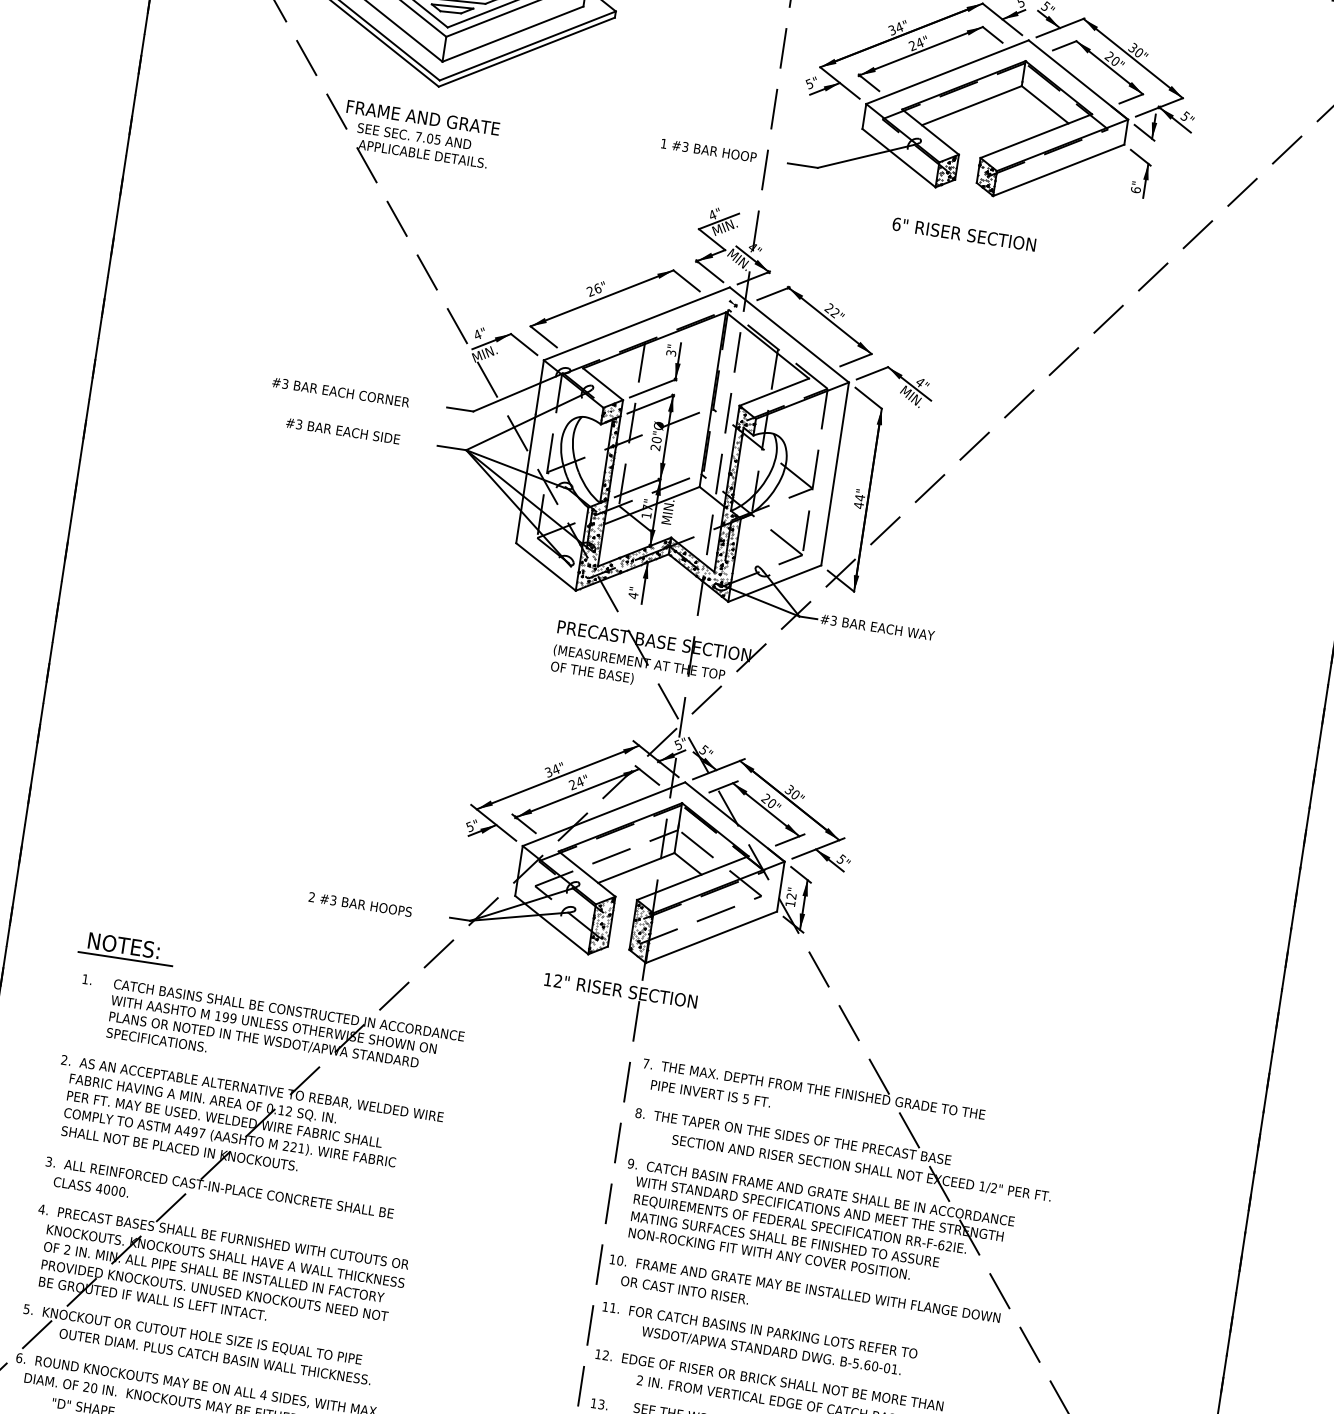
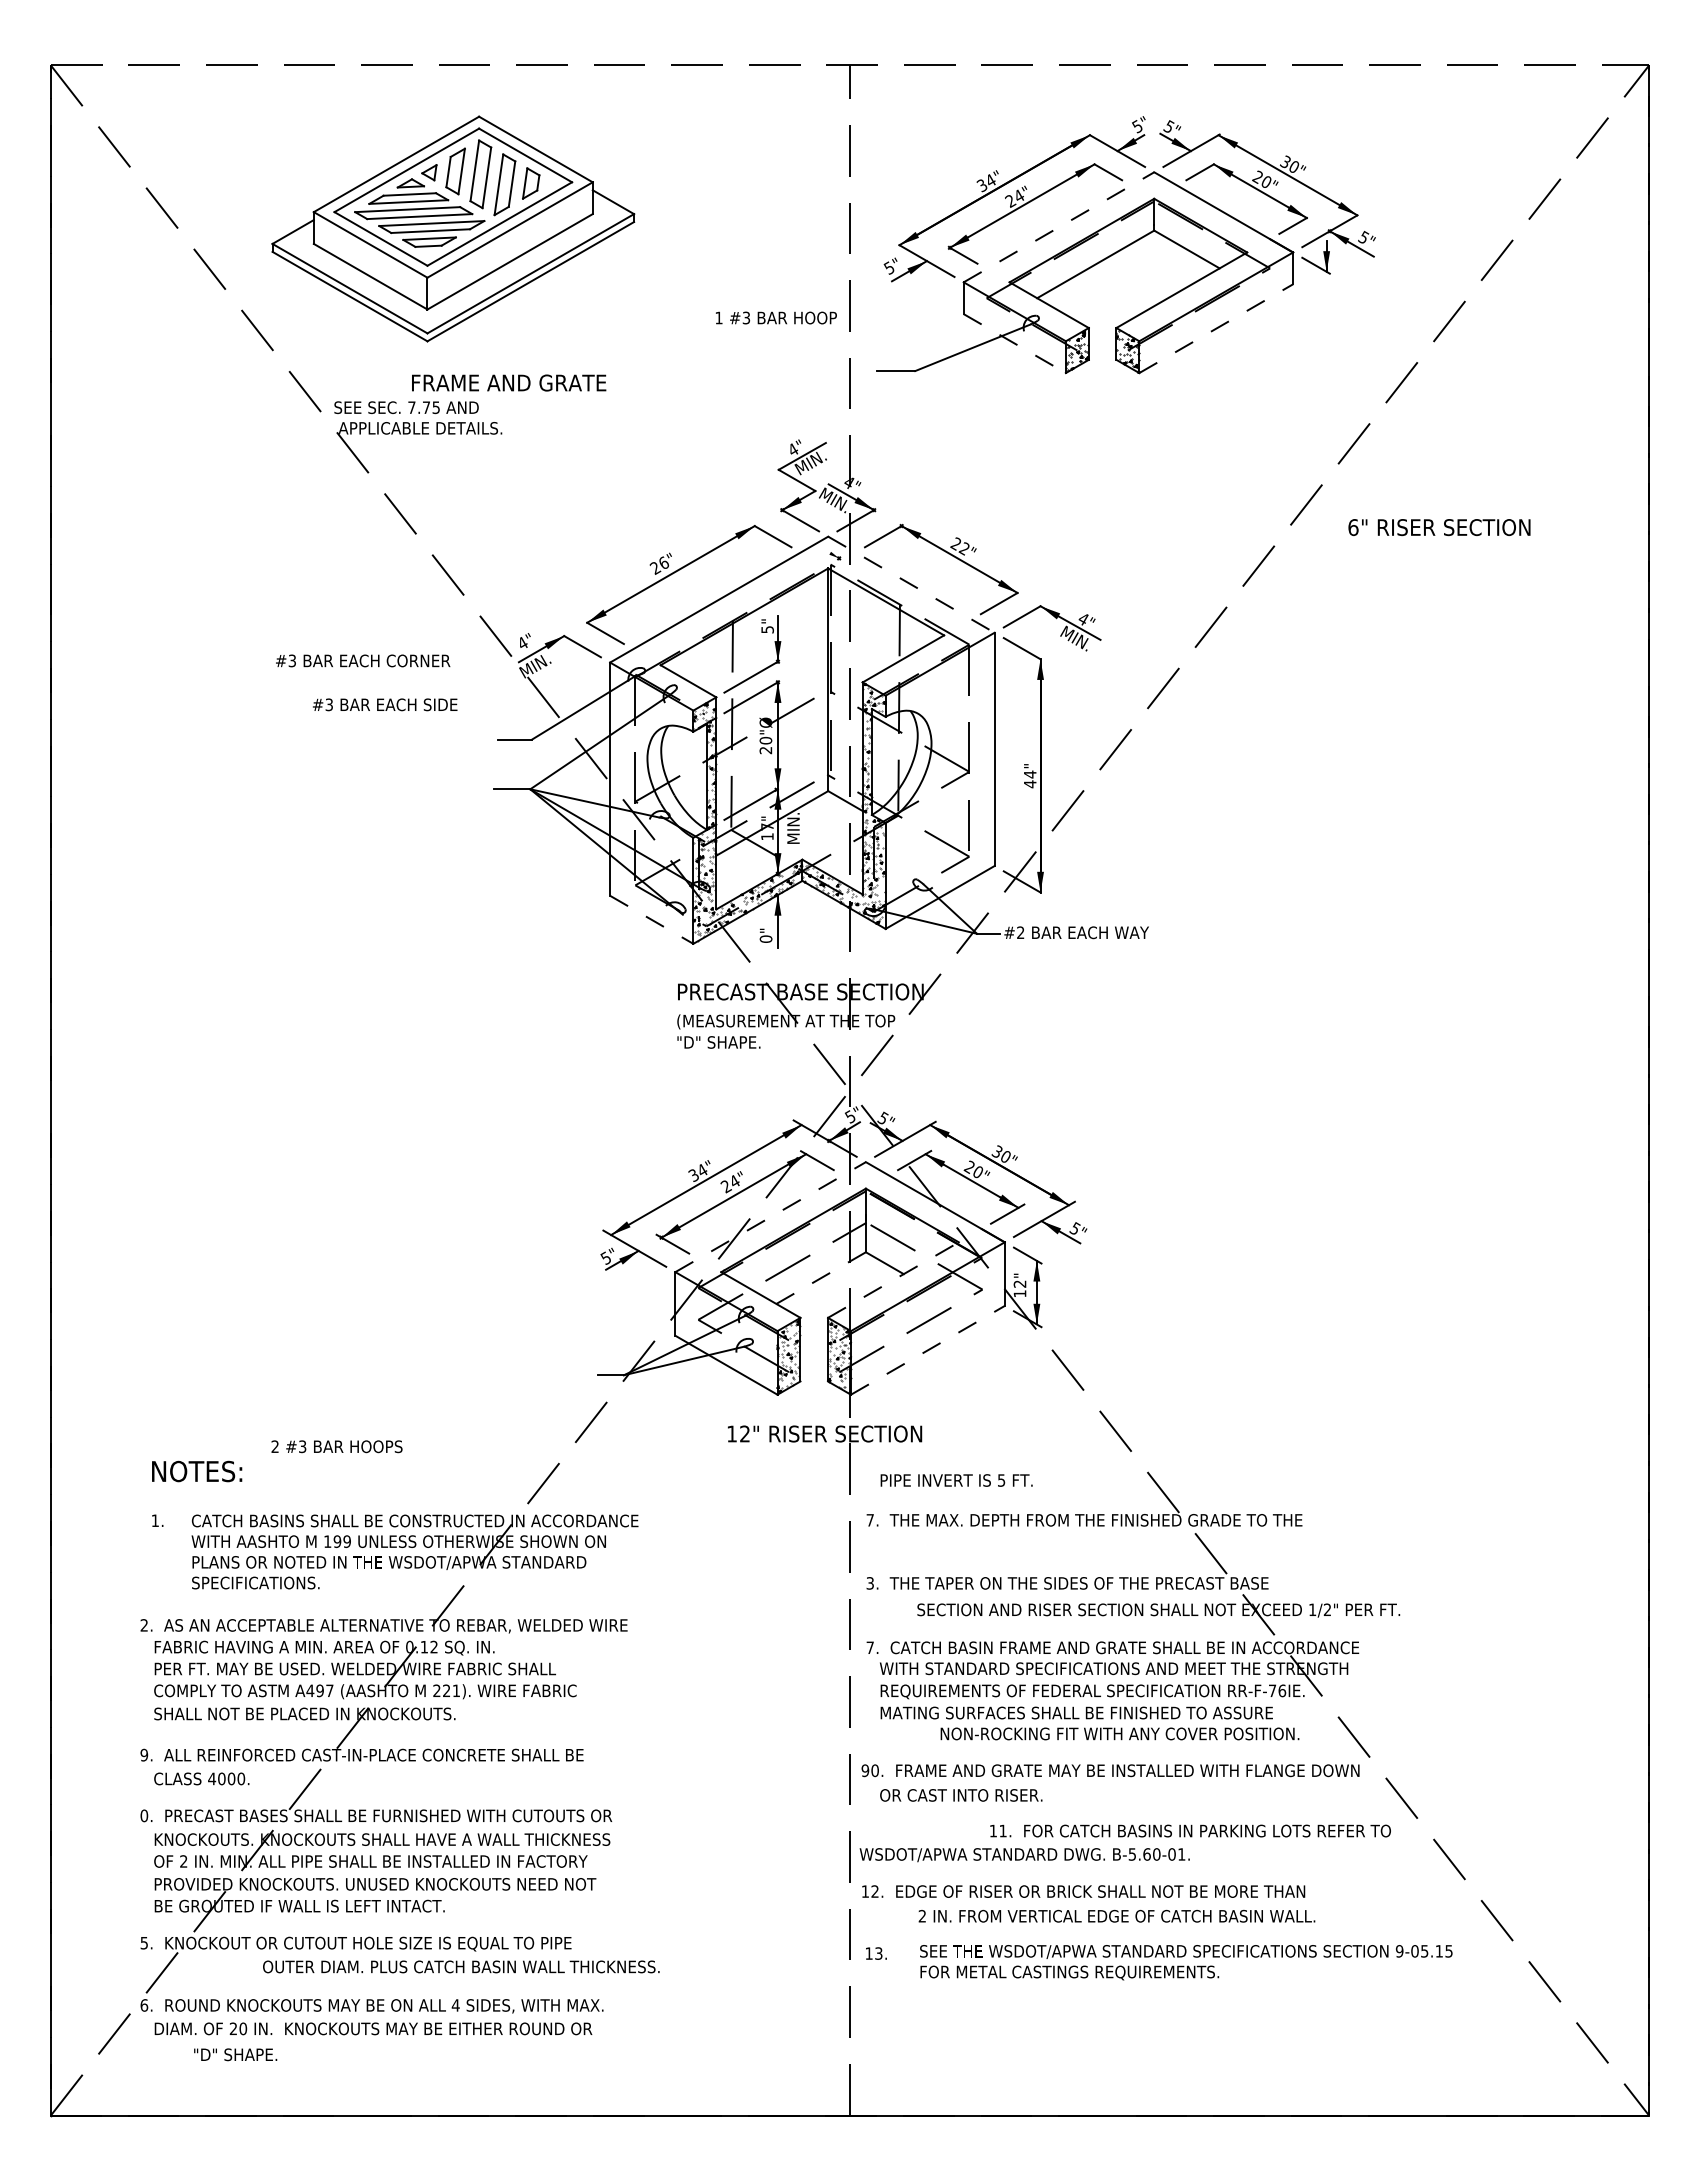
line: (947, 72) -> (1059, 227), solid -> dashed
text: (423, 117) -> (509, 382), moved
text: (430, 138) -> (426, 407), 7.05 -> 7.75
text: (709, 150) -> (776, 317), moved
line: (898, 158) -> (1014, 343), solid -> dashed
line: (1059, 170) -> (1216, 328), solid -> dashed
part: (1143, 176) -> (1323, 320), removed
text: (964, 234) -> (1439, 527), moved
line: (789, 334) -> (911, 584), solid -> dashed
text: (671, 353) -> (767, 629), 3" -> 5"
text: (341, 392) -> (363, 660), moved
text: (343, 430) -> (385, 704), moved
line: (546, 567) -> (652, 920), solid -> dashed
text: (632, 595) -> (765, 939), 4" -> 0"
text: (833, 621) -> (1020, 933), #3 -> #2
text: (591, 672) -> (728, 1042), OF THE BASE) -> "D" SHAPE.
line: (603, 814) -> (770, 1217), solid -> dashed
line: (636, 868) -> (821, 1278), solid -> dashed
line: (692, 878) -> (893, 1280), solid -> dashed
text: (360, 904) -> (336, 1446), moved
line: (711, 937) -> (927, 1350), solid -> dashed
line: (125, 959) -> (201, 1488), removed
text: (710, 1093) -> (956, 1480), moved
text: (638, 1113) -> (870, 1583), 8. -> 3.
text: (49, 1162) -> (144, 1755), 3. -> 9.
text: (630, 1163) -> (869, 1647), 9. -> 7.
text: (42, 1209) -> (144, 1815), 4. -> 0.
text: (945, 1245) -> (1277, 1690), RR-F-62IE. -> RR-F-76IE.
text: (769, 1253) -> (1119, 1733), moved
text: (612, 1259) -> (865, 1770), 10. -> 90.
text: (760, 1329) -> (1190, 1830), moved
text: (771, 1351) -> (1024, 1855), moved
text: (215, 1356) -> (461, 1966), moved

